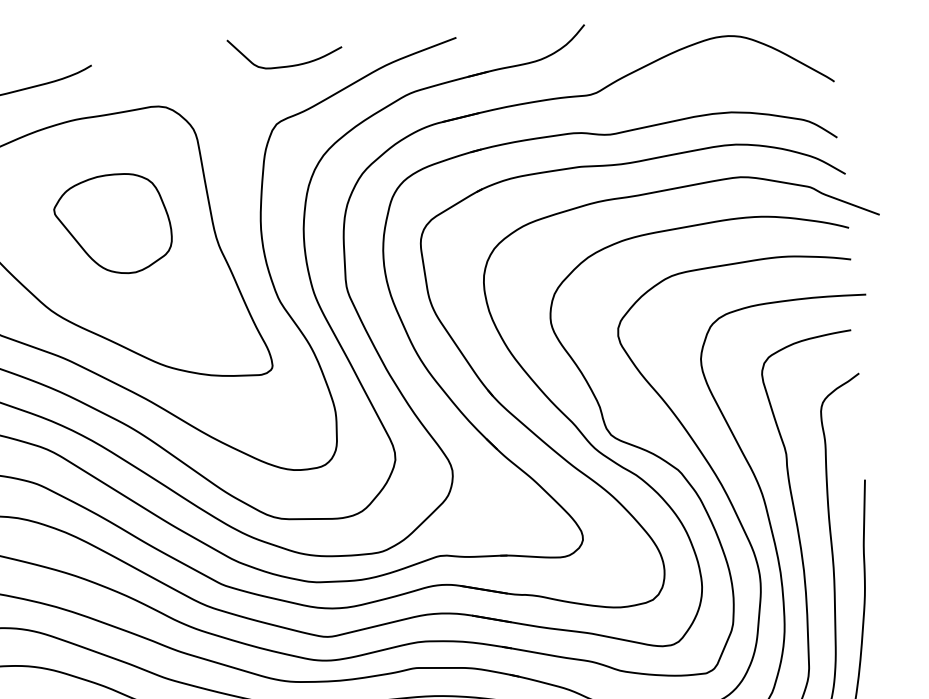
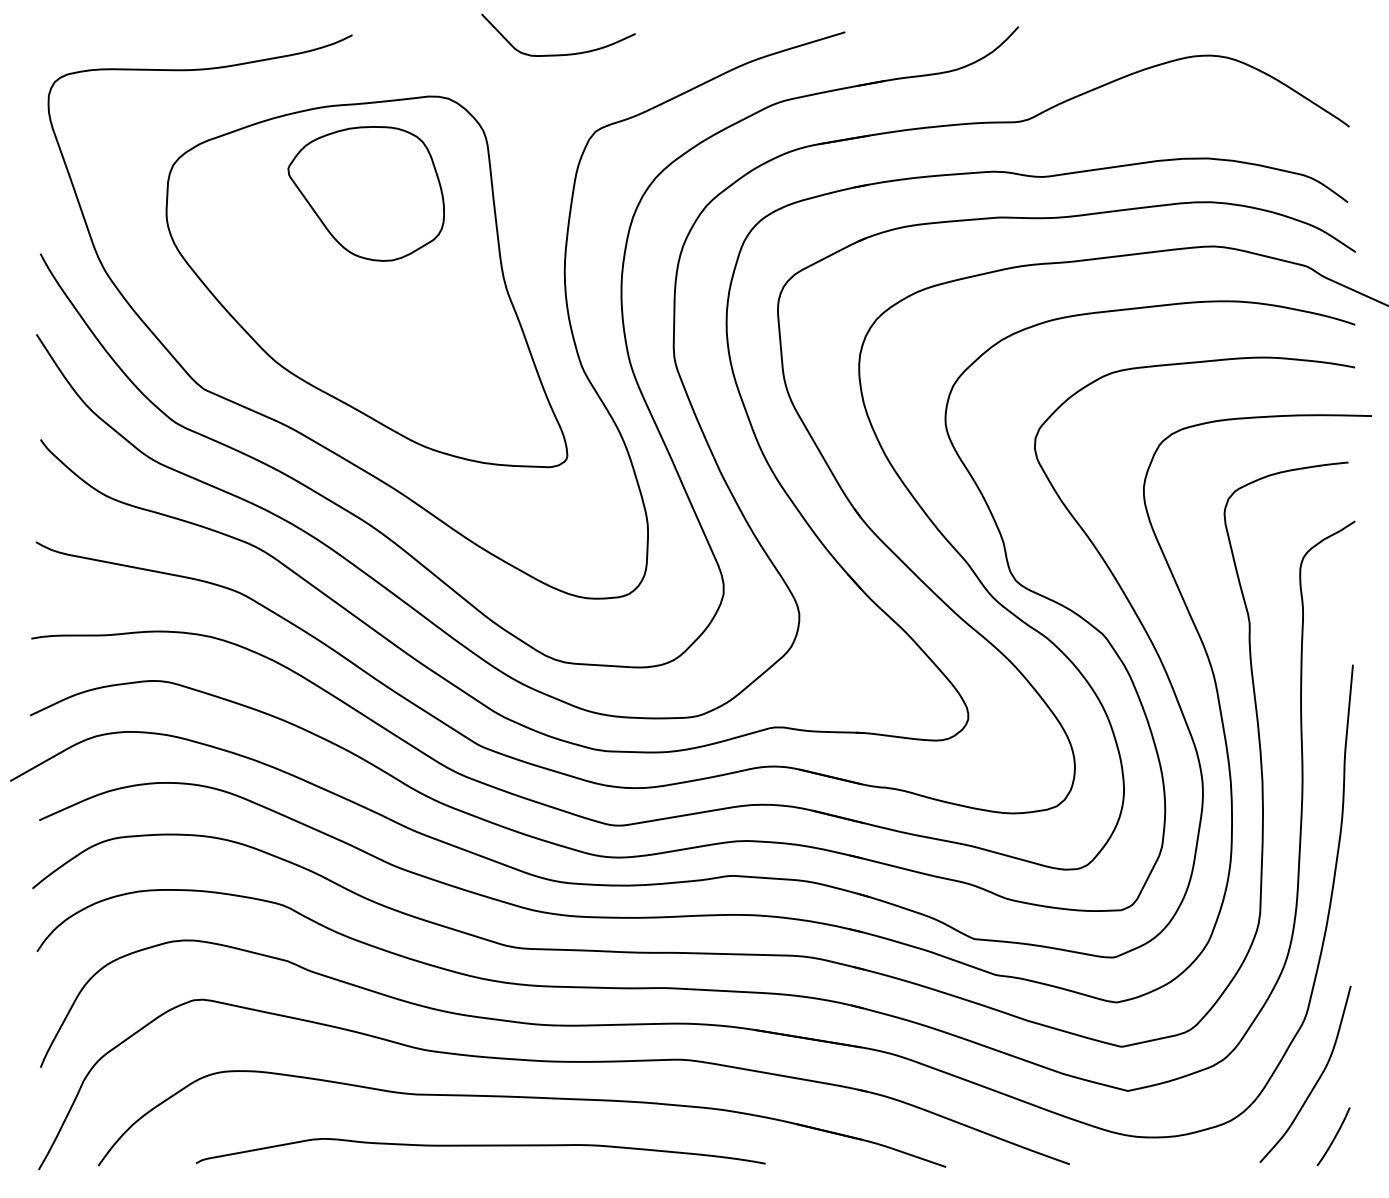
curve: (285, 66) -> (558, 54), moved
part: (112, 224) -> (365, 193), moved

